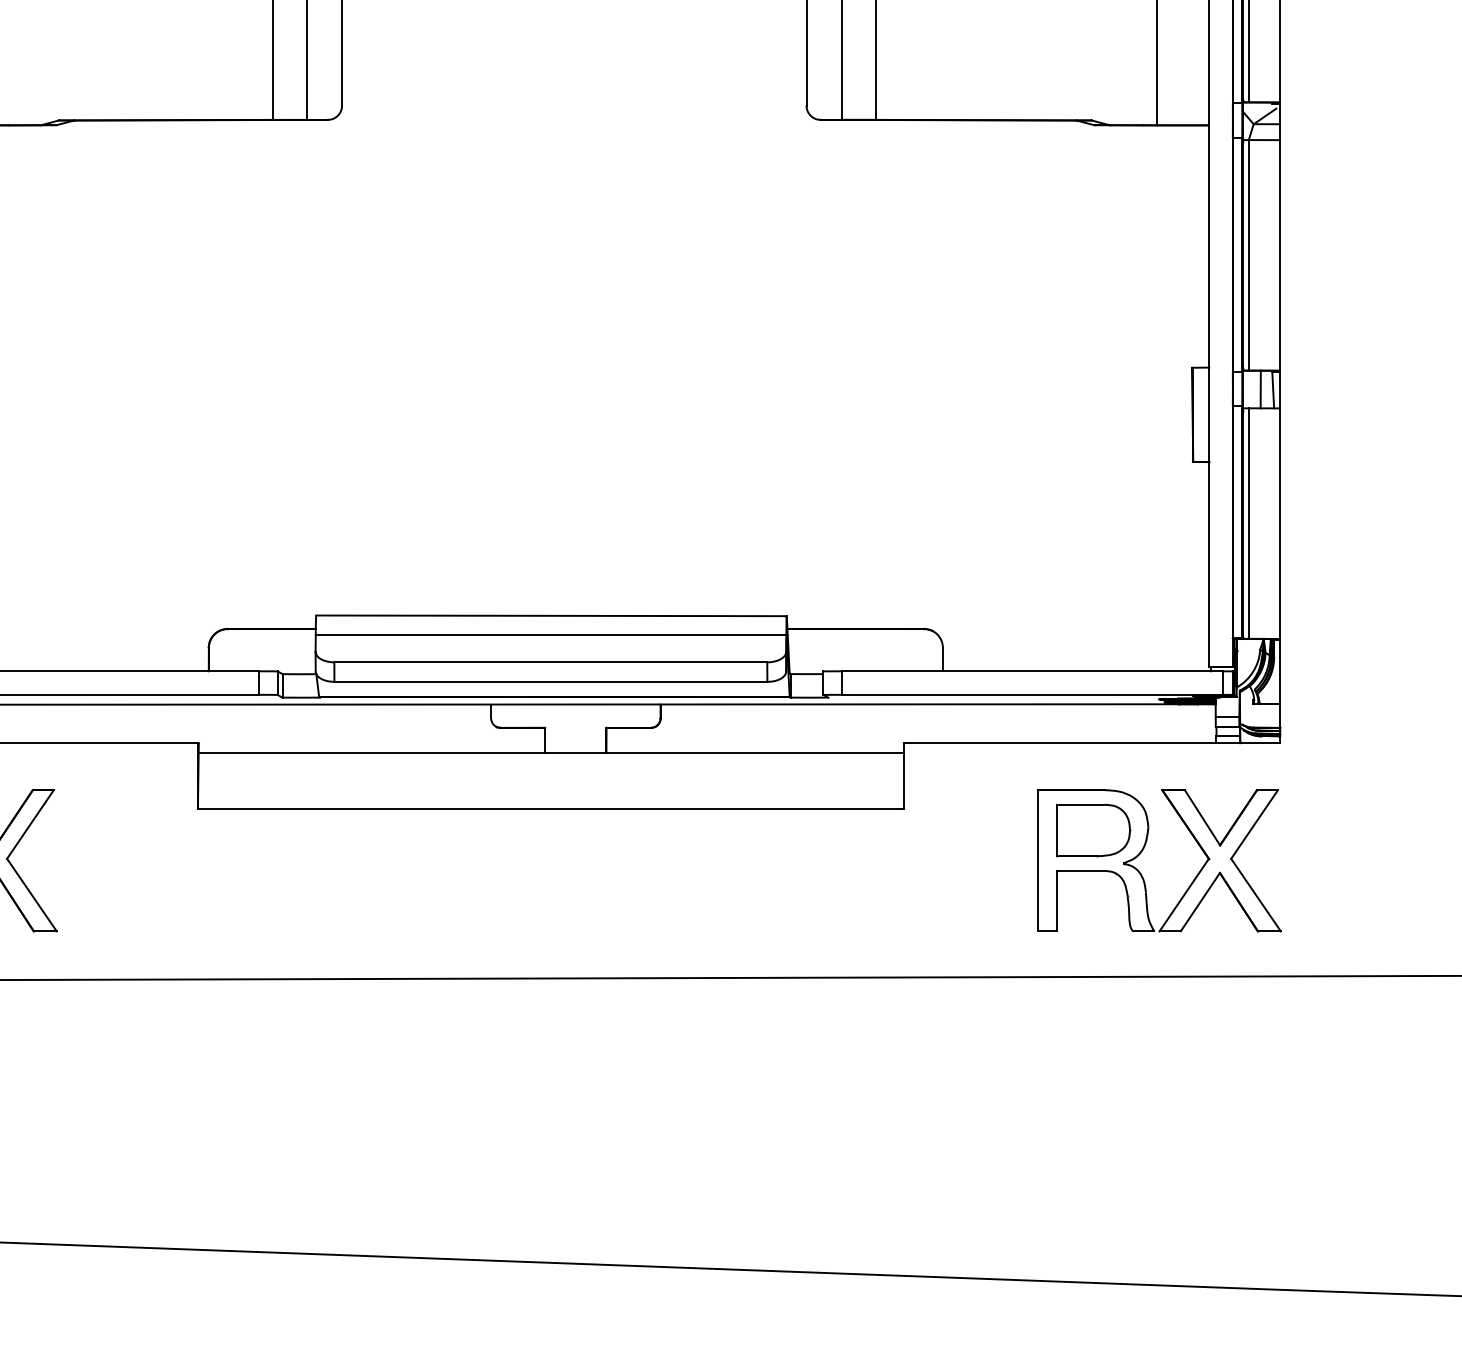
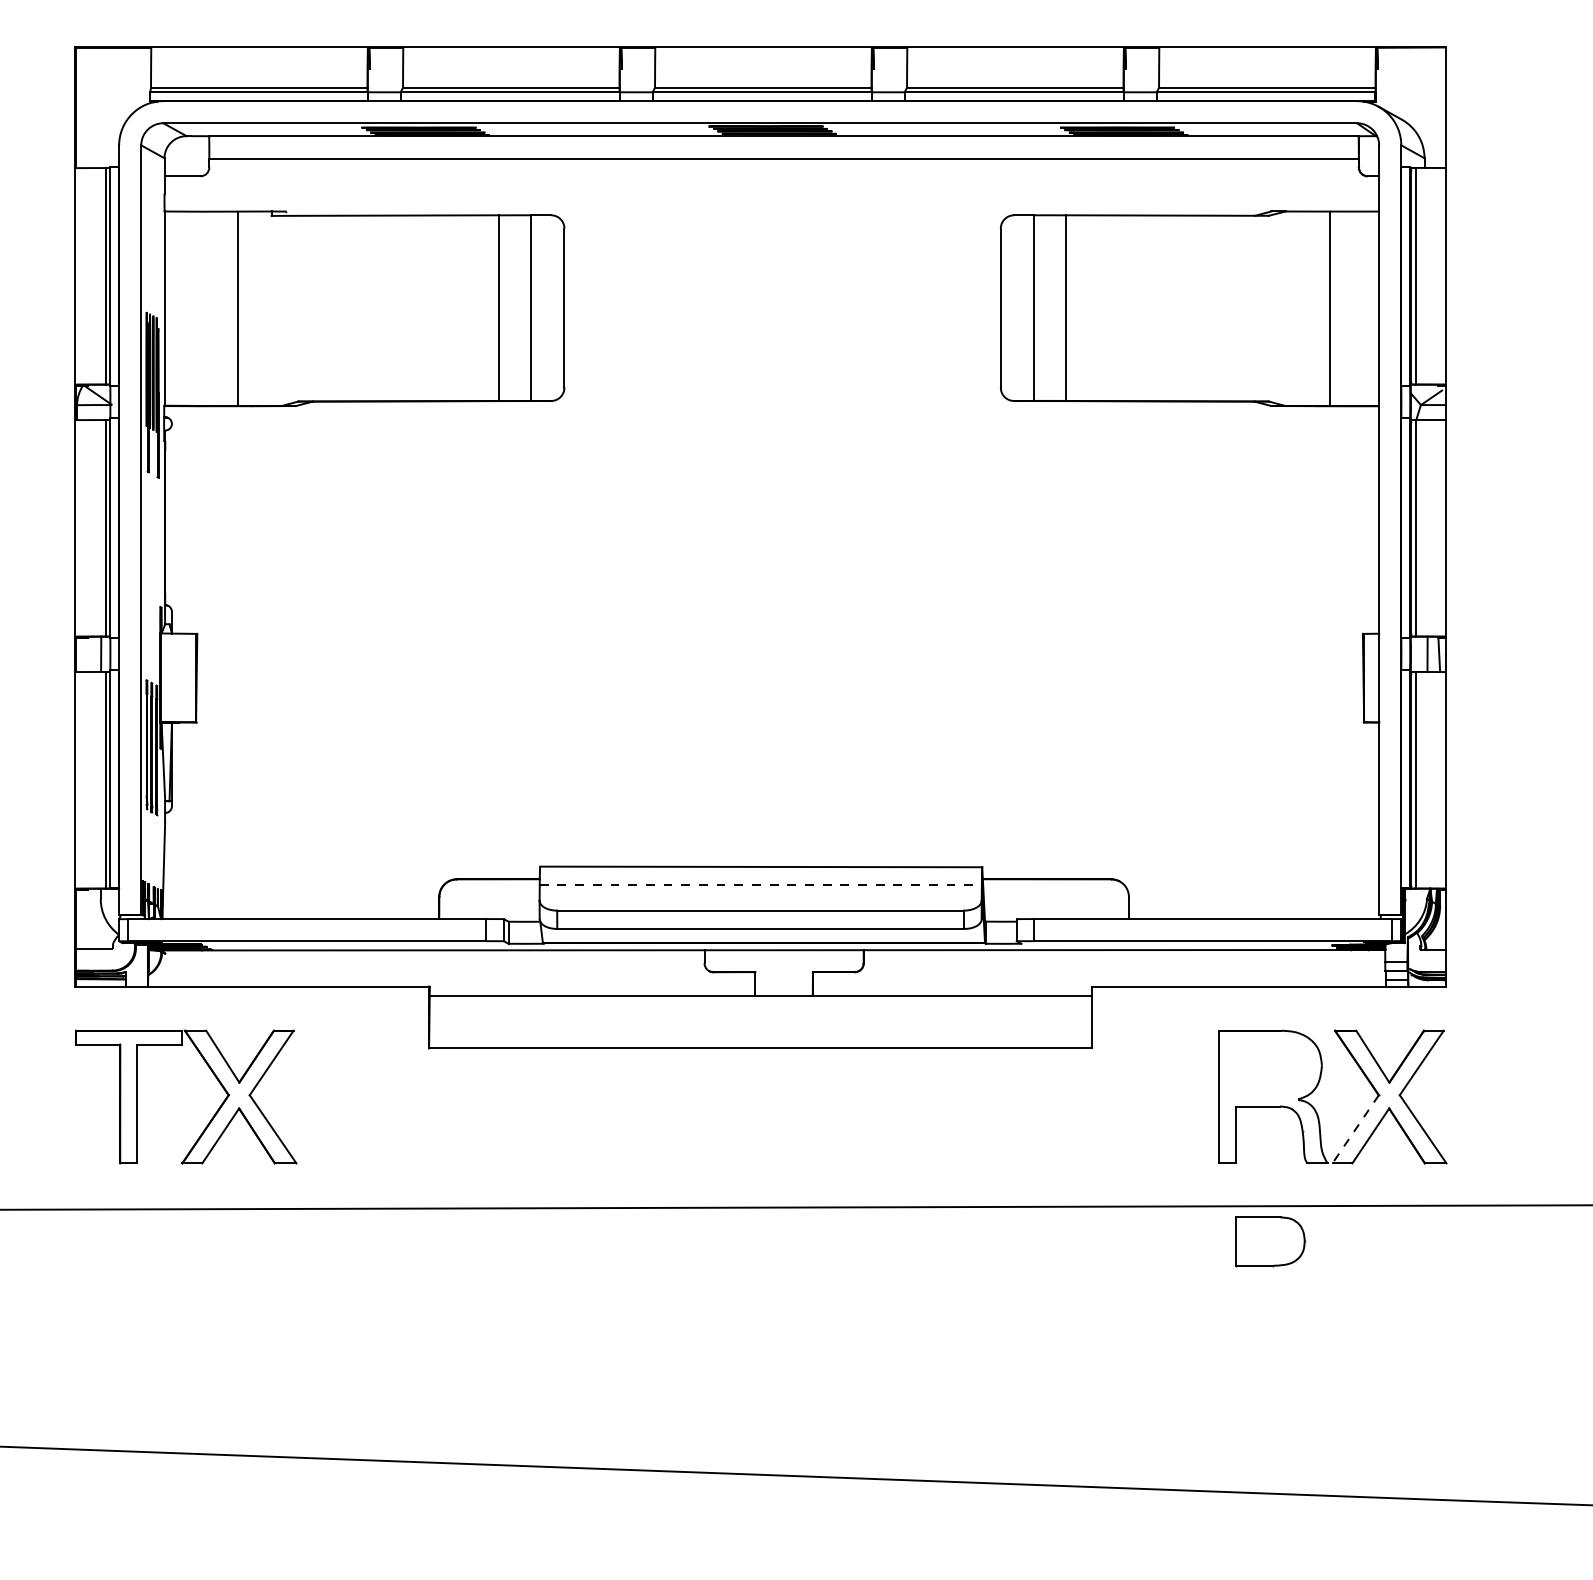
line: (551, 635) -> (761, 885), solid -> dashed
part: (1093, 830) -> (1270, 1241), moved
line: (1184, 895) -> (1355, 1129), solid -> dashed

